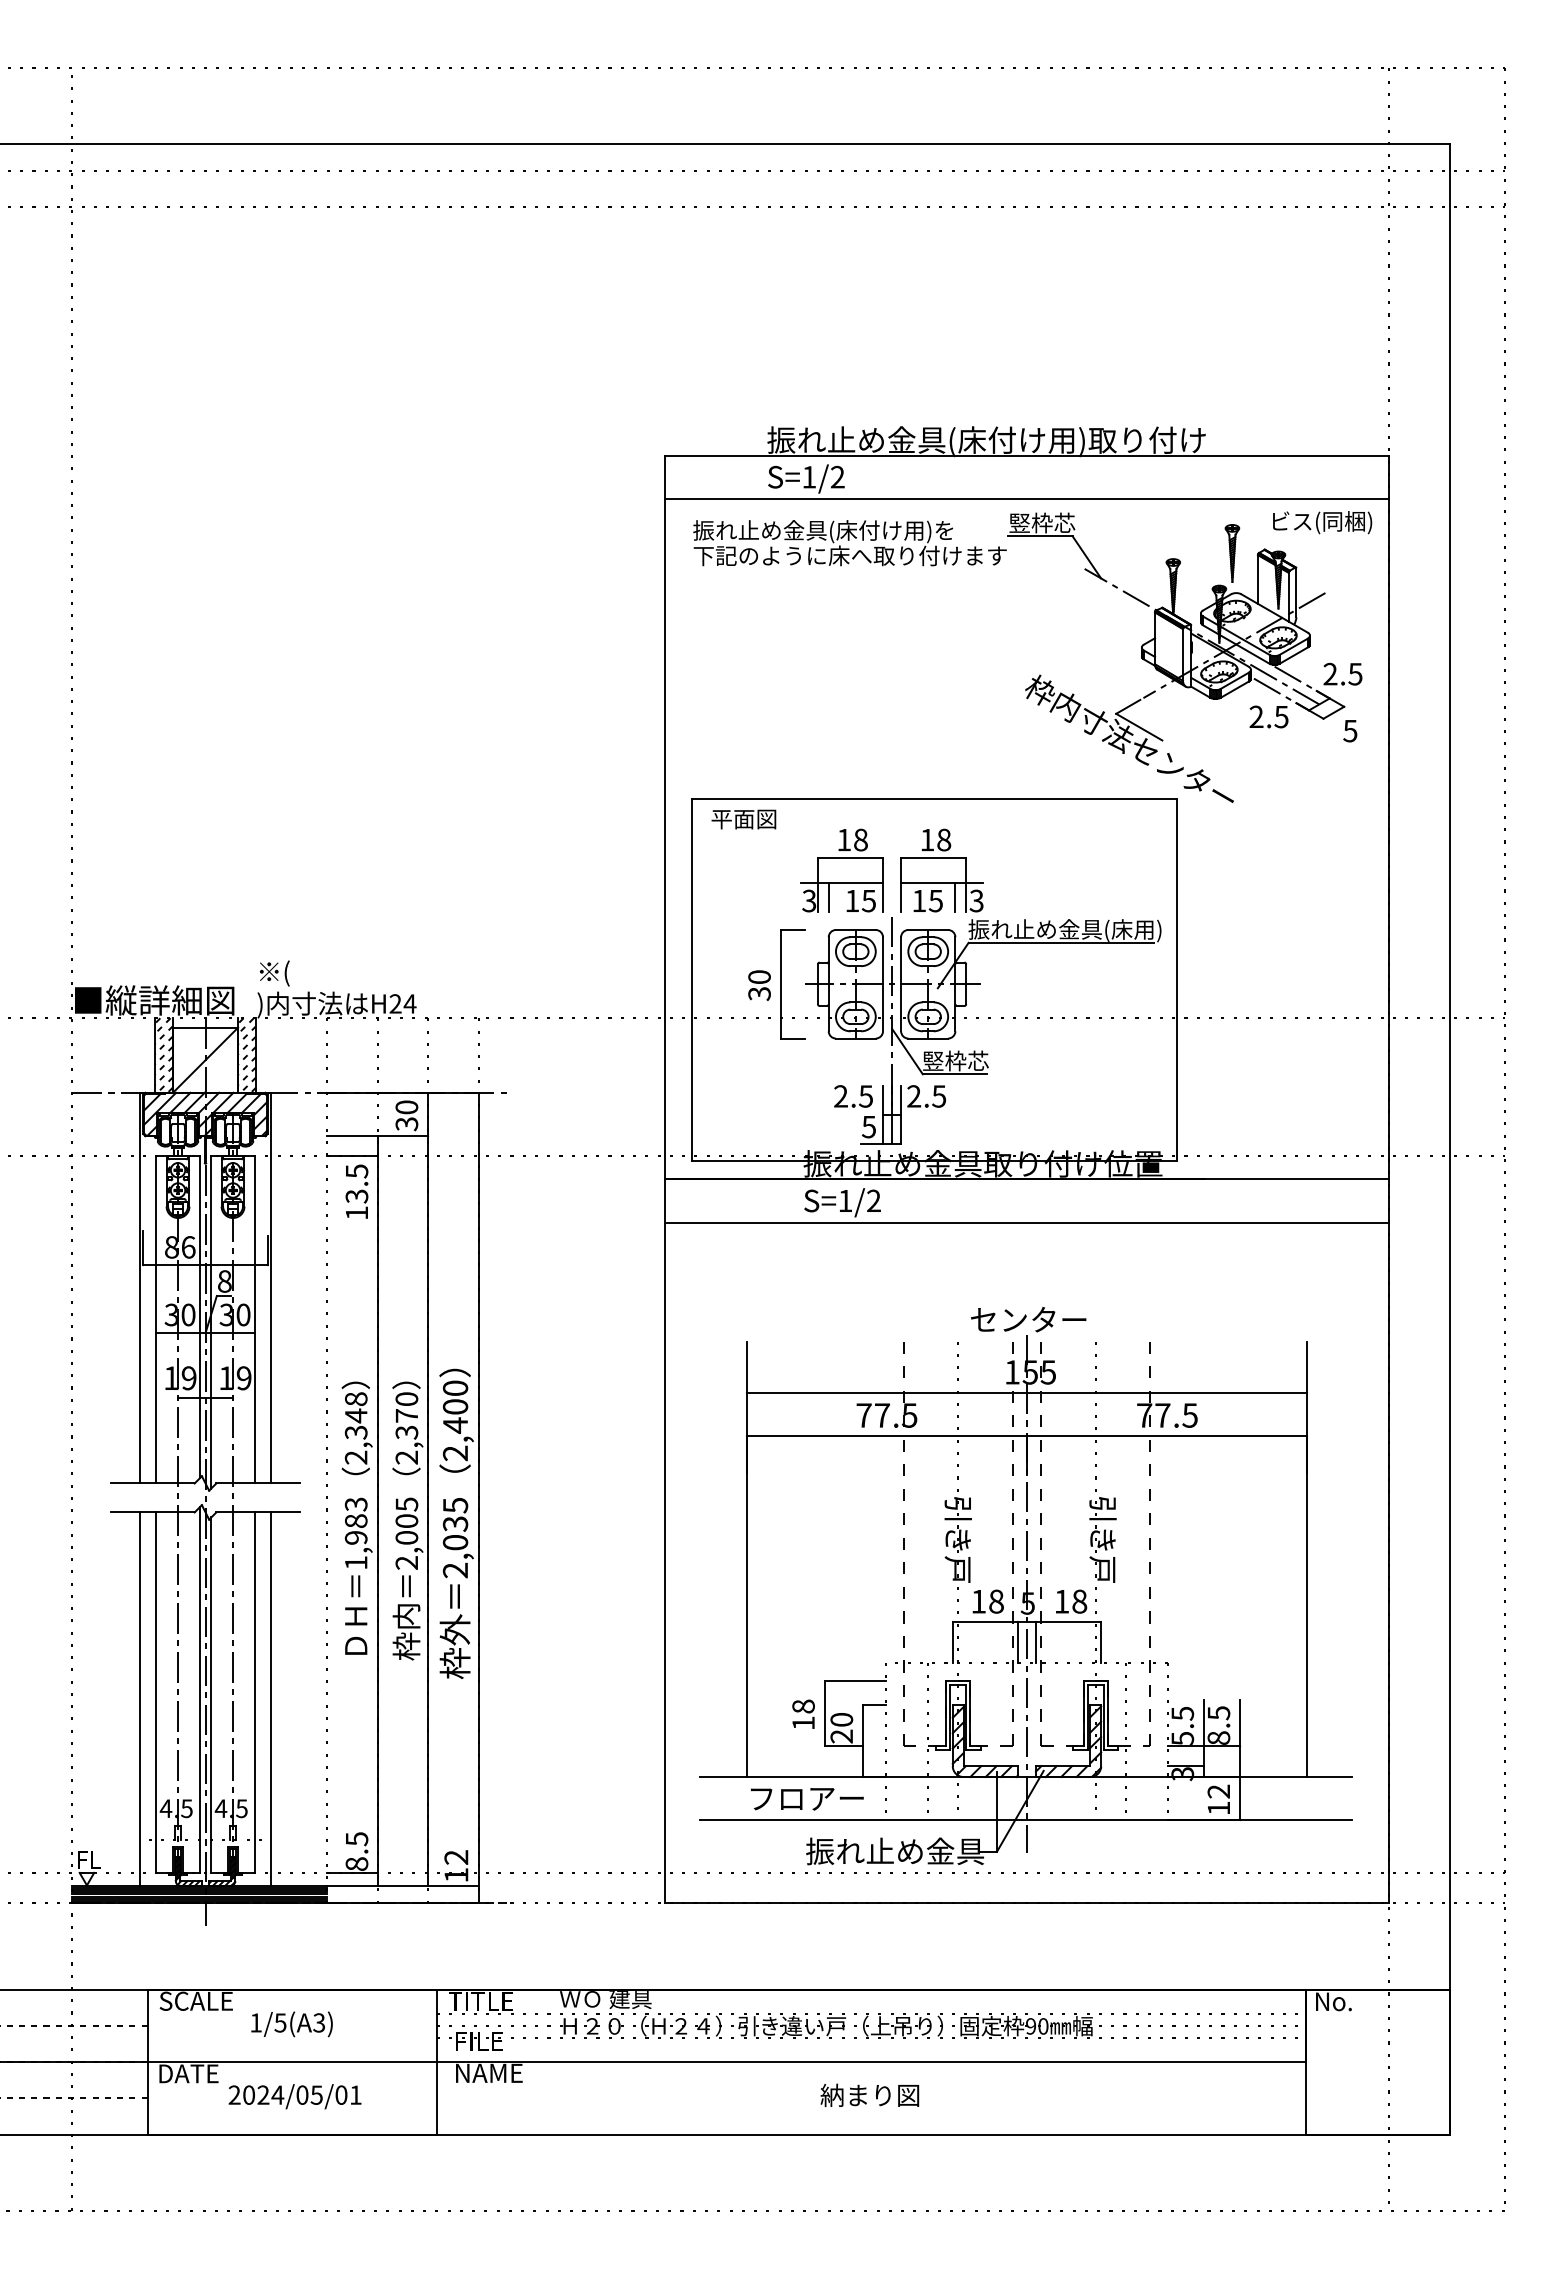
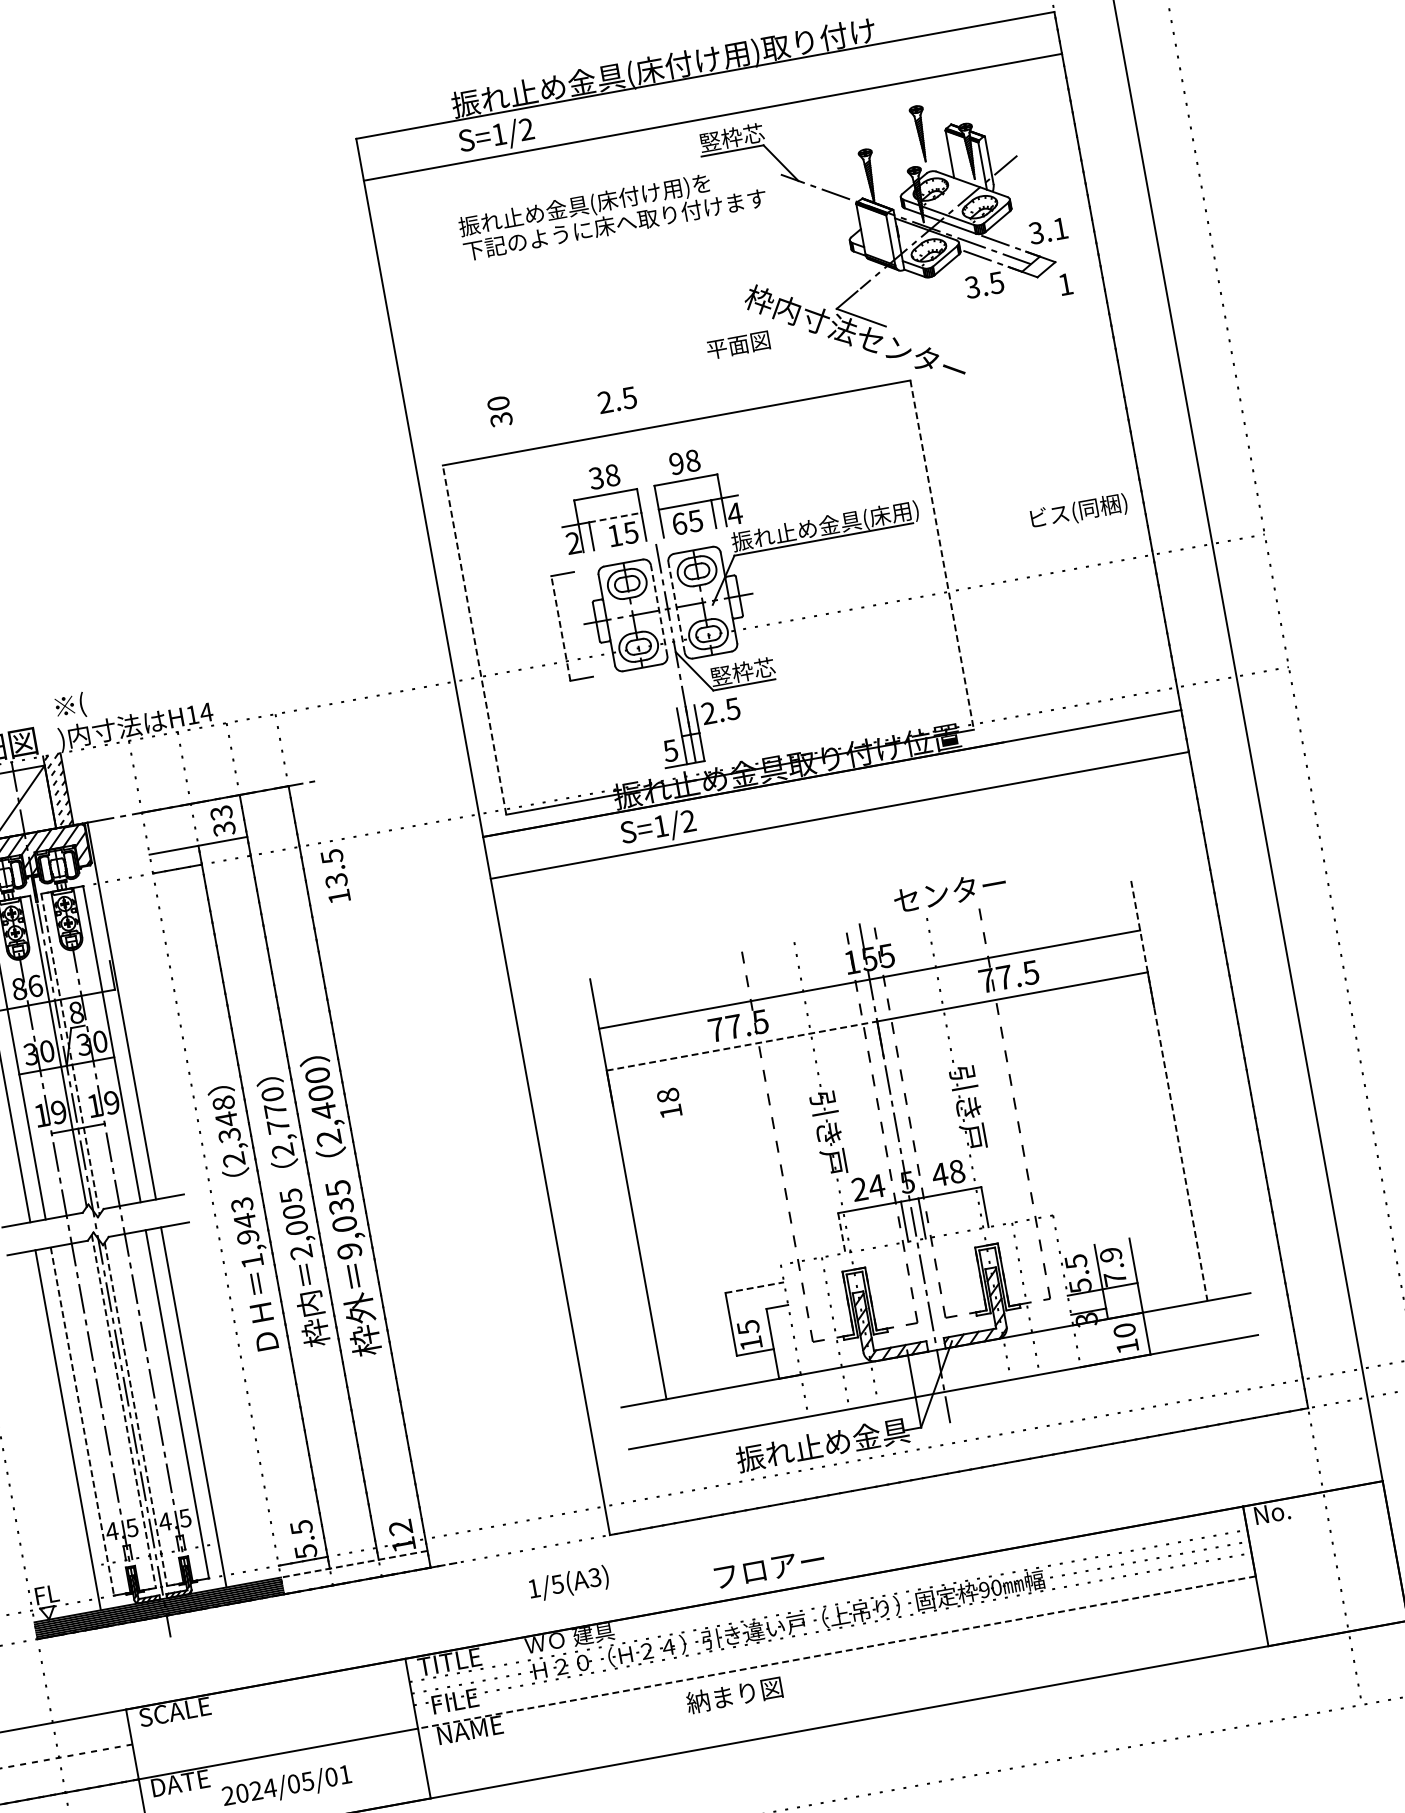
text: (1322, 522) -> (1079, 511), moved
text: (849, 543) -> (612, 212), moved
text: (1342, 674) -> (1048, 231), 2.5 -> 3.1
text: (1256, 717) -> (972, 287), 2.5 -> 3.5
text: (1350, 731) -> (1065, 284), 5 -> 1
text: (743, 819) -> (738, 345), moved
text: (843, 839) -> (595, 477), 18 -> 38
text: (927, 839) -> (676, 463), 18 -> 98
line: (856, 882) -> (615, 517), solid -> dashed
text: (919, 900) -> (679, 523), 15 -> 65
text: (976, 900) -> (734, 513), 3 -> 4
text: (809, 901) -> (573, 543), 3 -> 2
line: (692, 979) -> (474, 639), solid -> dashed
line: (1177, 980) -> (942, 555), solid -> dashed
line: (781, 983) -> (561, 627), solid -> dashed
line: (883, 983) -> (659, 609), solid -> dashed
line: (901, 983) -> (676, 606), solid -> dashed
text: (759, 985) -> (499, 411), moved
text: (395, 1003) -> (192, 714), H24 -> H14
text: (853, 1096) -> (617, 400), moved
text: (406, 1107) -> (221, 813), 30 -> 33
text: (356, 1191) -> (335, 876), moved
text: (1028, 1319) -> (949, 891), moved
line: (211, 1322) -> (70, 1054), solid -> dashed
text: (406, 1432) -> (278, 1126), 2,370 -> 2,770
line: (887, 1436) -> (742, 1046), solid -> dashed
text: (356, 1520) -> (245, 1220), 1,983 -> 1,943
line: (1307, 1559) -> (1169, 1091), solid -> dashed
text: (455, 1570) -> (349, 1251), 2,035 -> 9,035
text: (987, 1601) -> (868, 1187), 18 -> 24
text: (1061, 1601) -> (939, 1174), 18 -> 48
line: (952, 1642) -> (841, 1233), solid -> dashed
line: (855, 1681) -> (754, 1288), solid -> dashed
line: (199, 1690) -> (123, 1411), solid -> dashed
line: (156, 1693) -> (82, 1422), solid -> dashed
line: (211, 1695) -> (136, 1414), solid -> dashed
text: (803, 1713) -> (669, 1102), moved
text: (1218, 1725) -> (1112, 1266), 8.5 -> 7.9
text: (841, 1728) -> (749, 1335), 20 -> 15
text: (1218, 1791) -> (1124, 1330), 12 -> 10
text: (807, 1799) -> (770, 1569), moved
text: (356, 1864) -> (305, 1552), 8.5 -> 5.5
line: (403, 1885) -> (354, 1564), solid -> dashed
text: (291, 2024) -> (568, 1583), moved
line: (870, 2062) -> (836, 1652), solid -> dashed
text: (869, 2094) -> (734, 1694), moved

